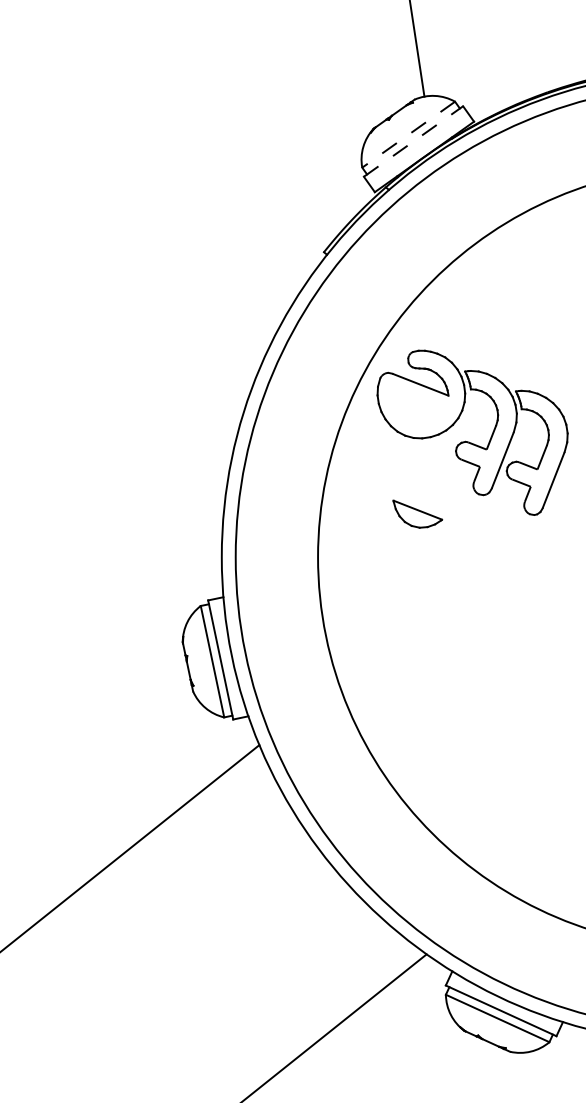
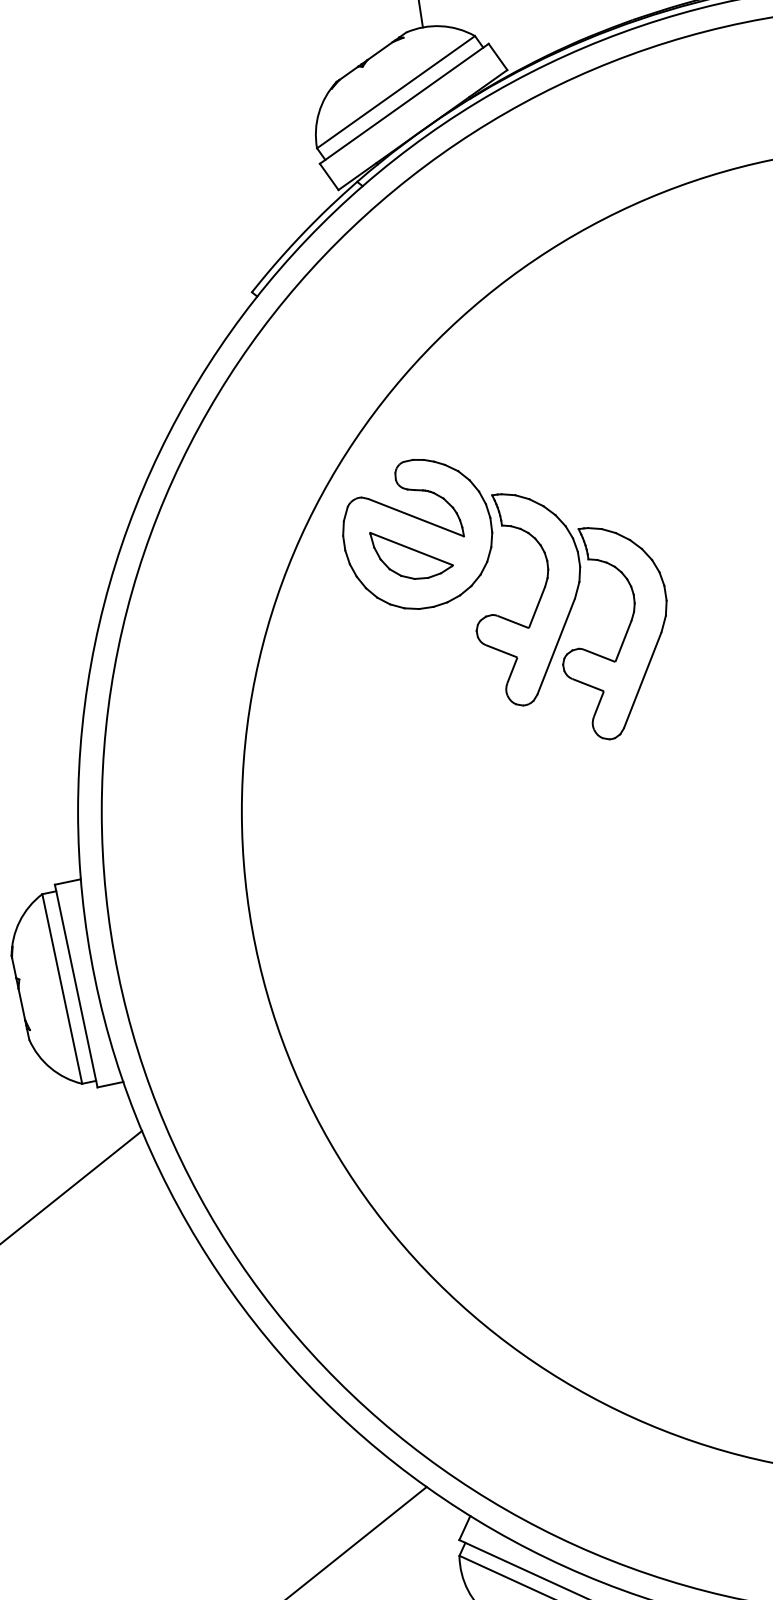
line: (408, 134) -> (395, 91), dashed -> solid
line: (413, 141) -> (404, 103), dashed -> solid
part: (417, 513) -> (411, 554), moved

